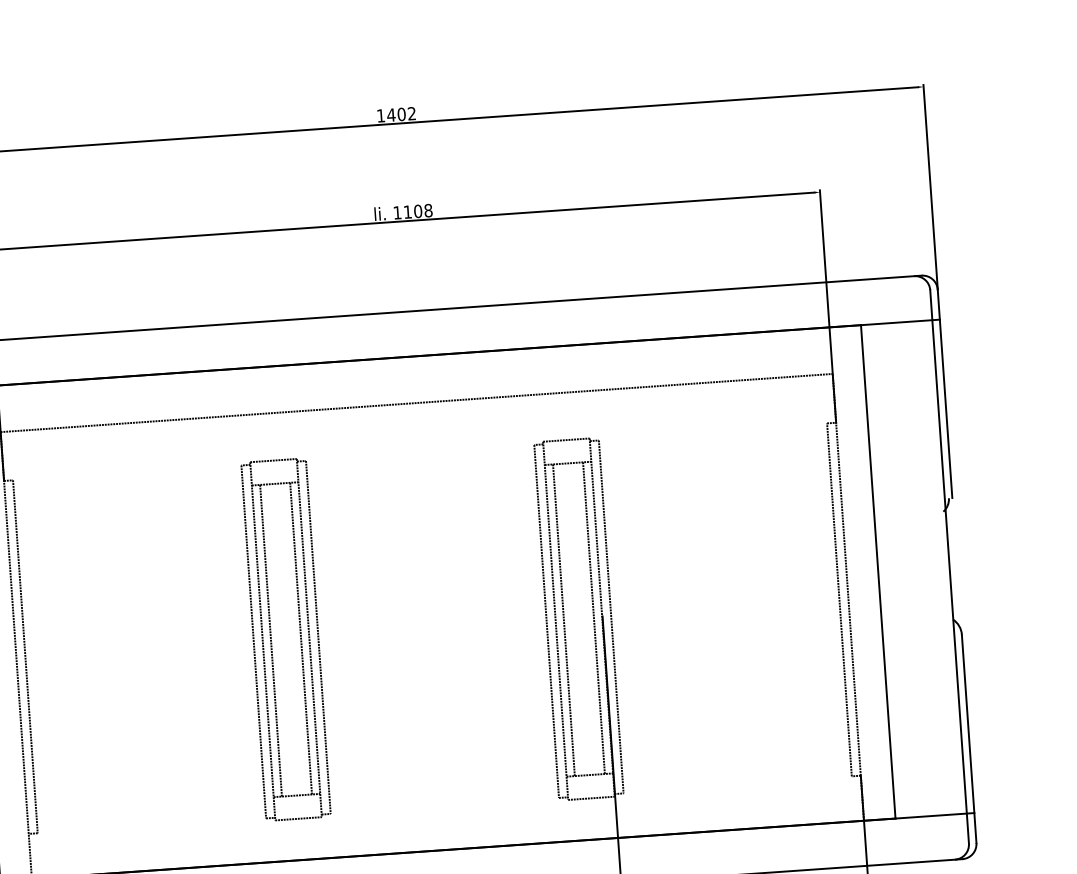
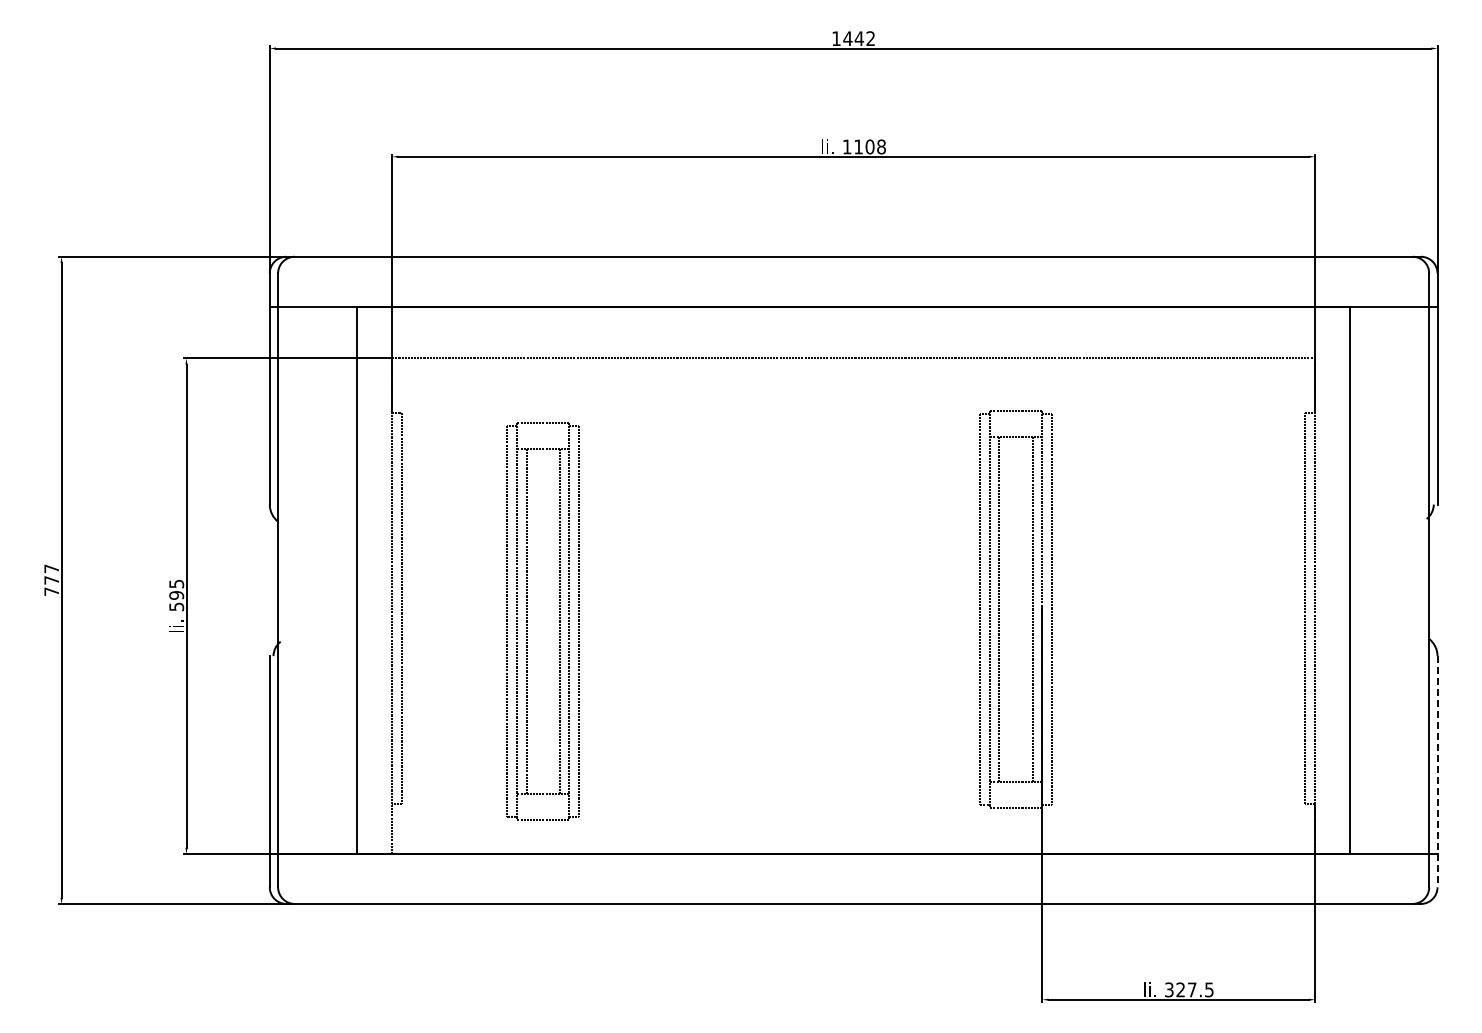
text: (401, 114) -> (859, 38), 1402 -> 1442
part: (271, 640) -> (527, 621), moved
line: (969, 738) -> (1437, 771), solid -> dashed

